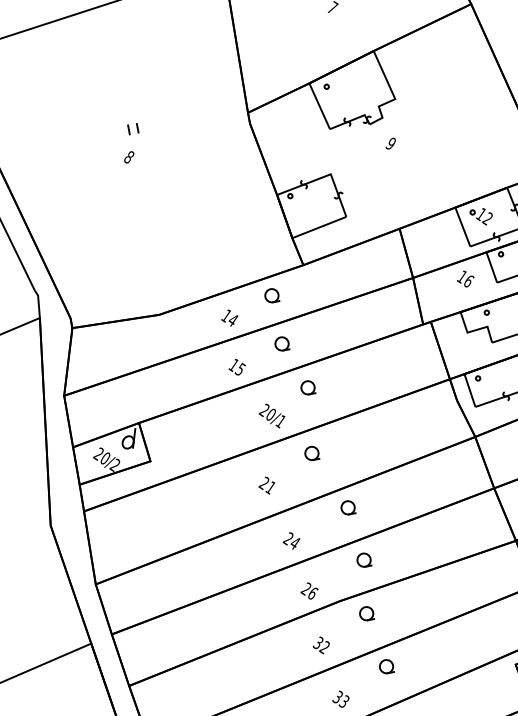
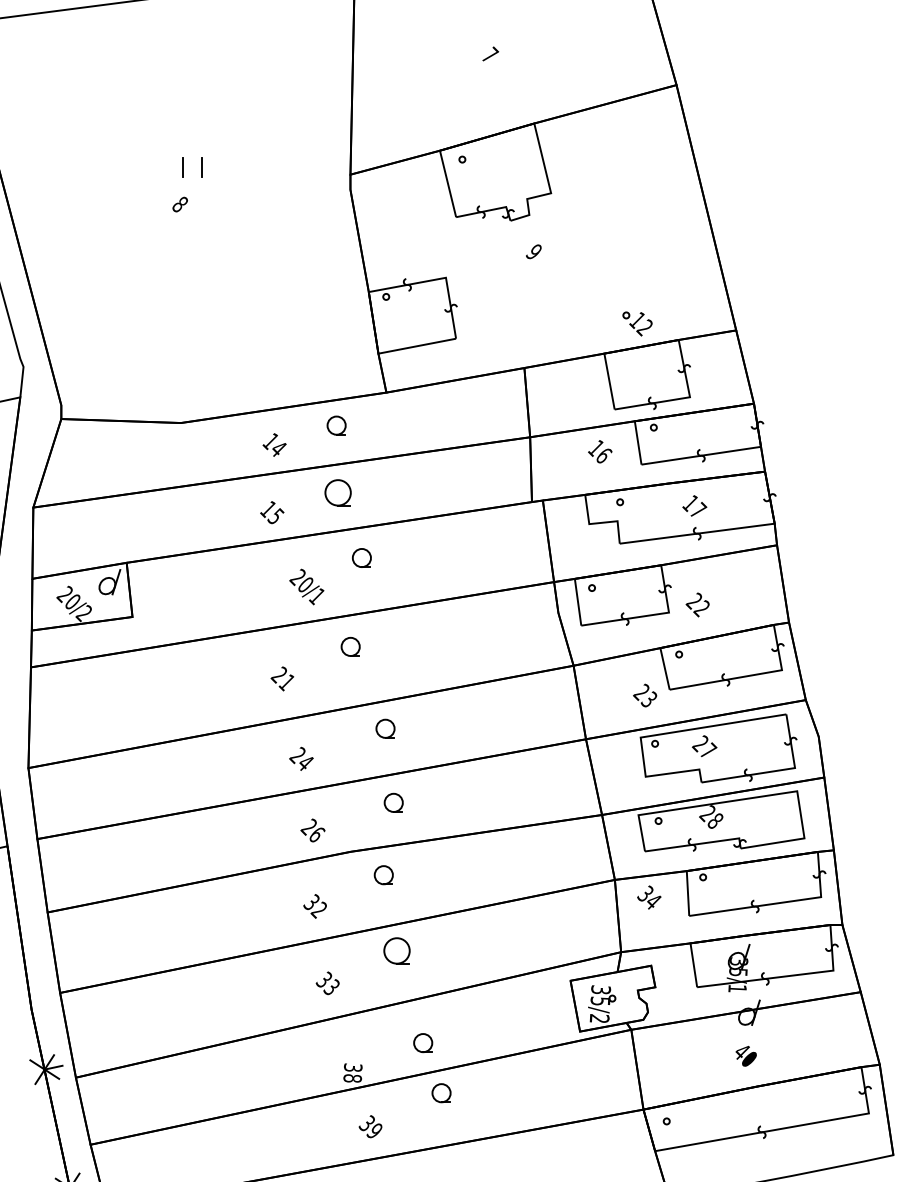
part: (133, 128) -> (192, 167), size x1.6
part: (481, 216) -> (637, 323), moved
part: (281, 343) -> (337, 492), size x1.4
part: (386, 666) -> (397, 951), size x1.4

